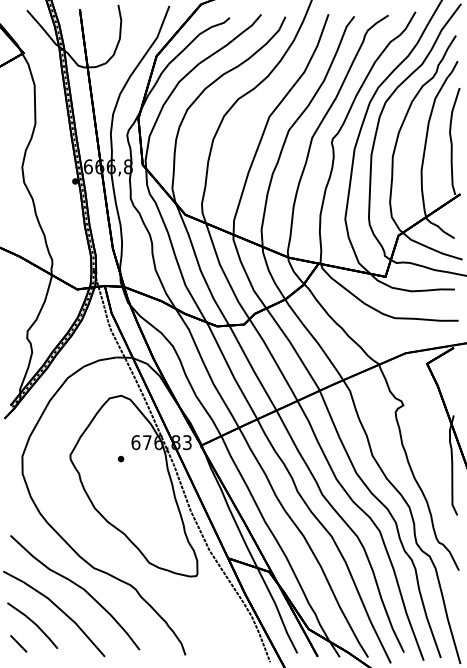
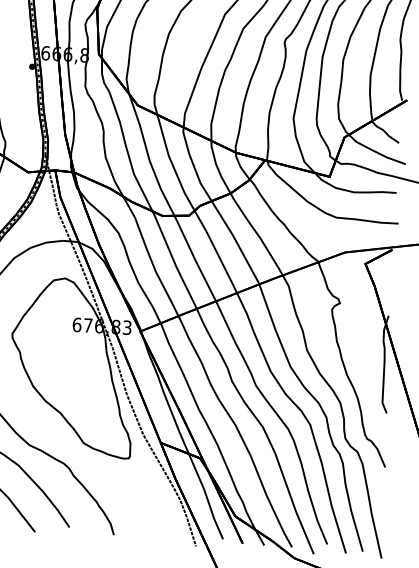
part: (120, 459) -> (61, 340), removed

